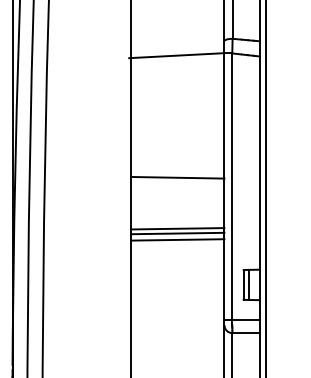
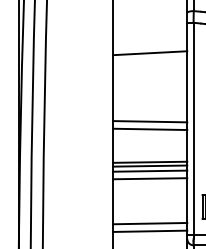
line: (175, 55) -> (149, 53), moved
line: (177, 187) -> (149, 129), added
line: (177, 249) -> (149, 178), added
line: (177, 305) -> (149, 223), added
line: (177, 315) -> (149, 231), added

